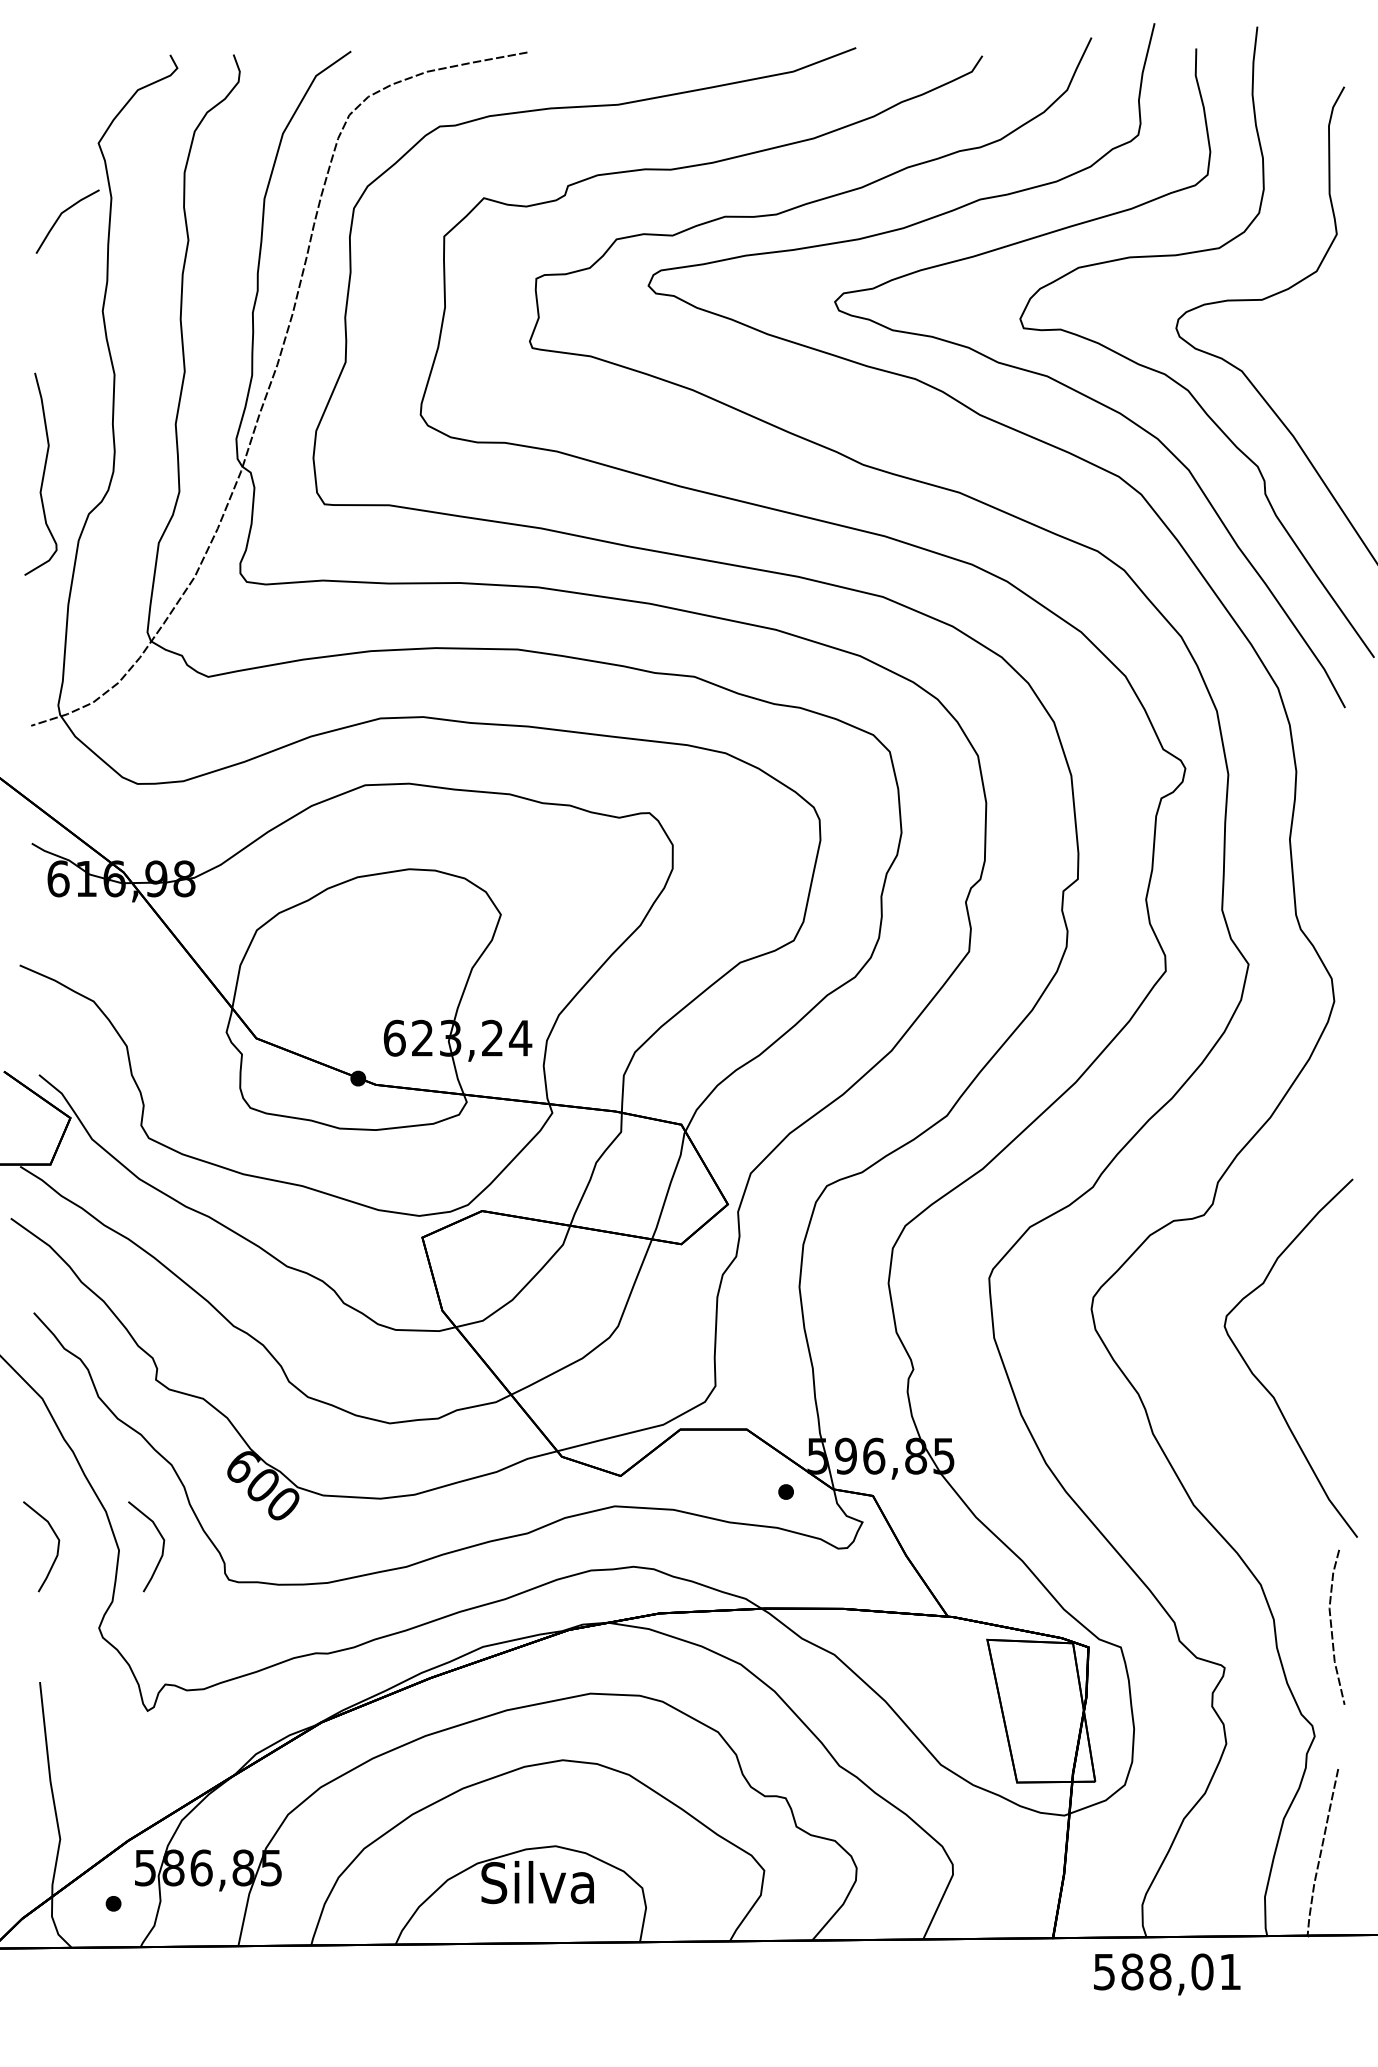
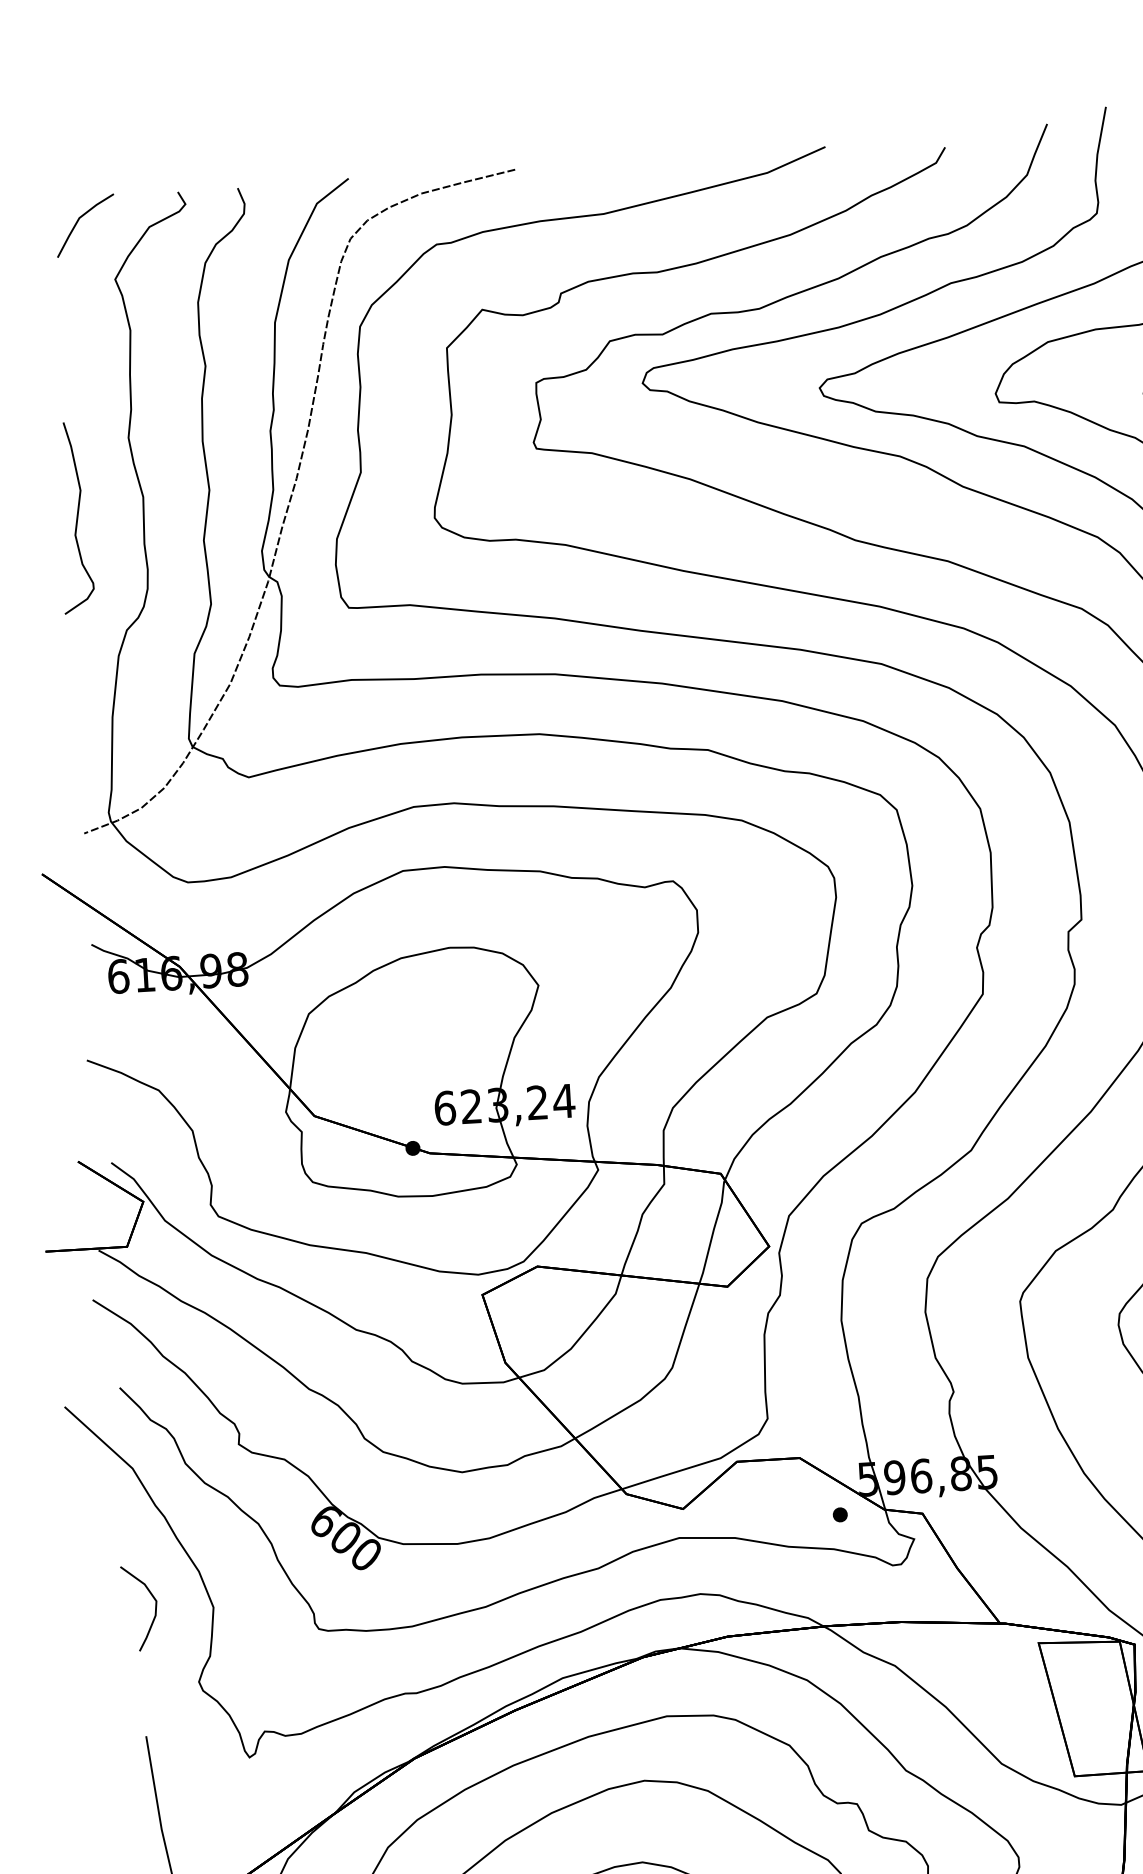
line: (61, 215) -> (79, 220), moved
curve: (42, 474) -> (76, 518), moved
curve: (162, 1546) -> (254, 1601), removed

